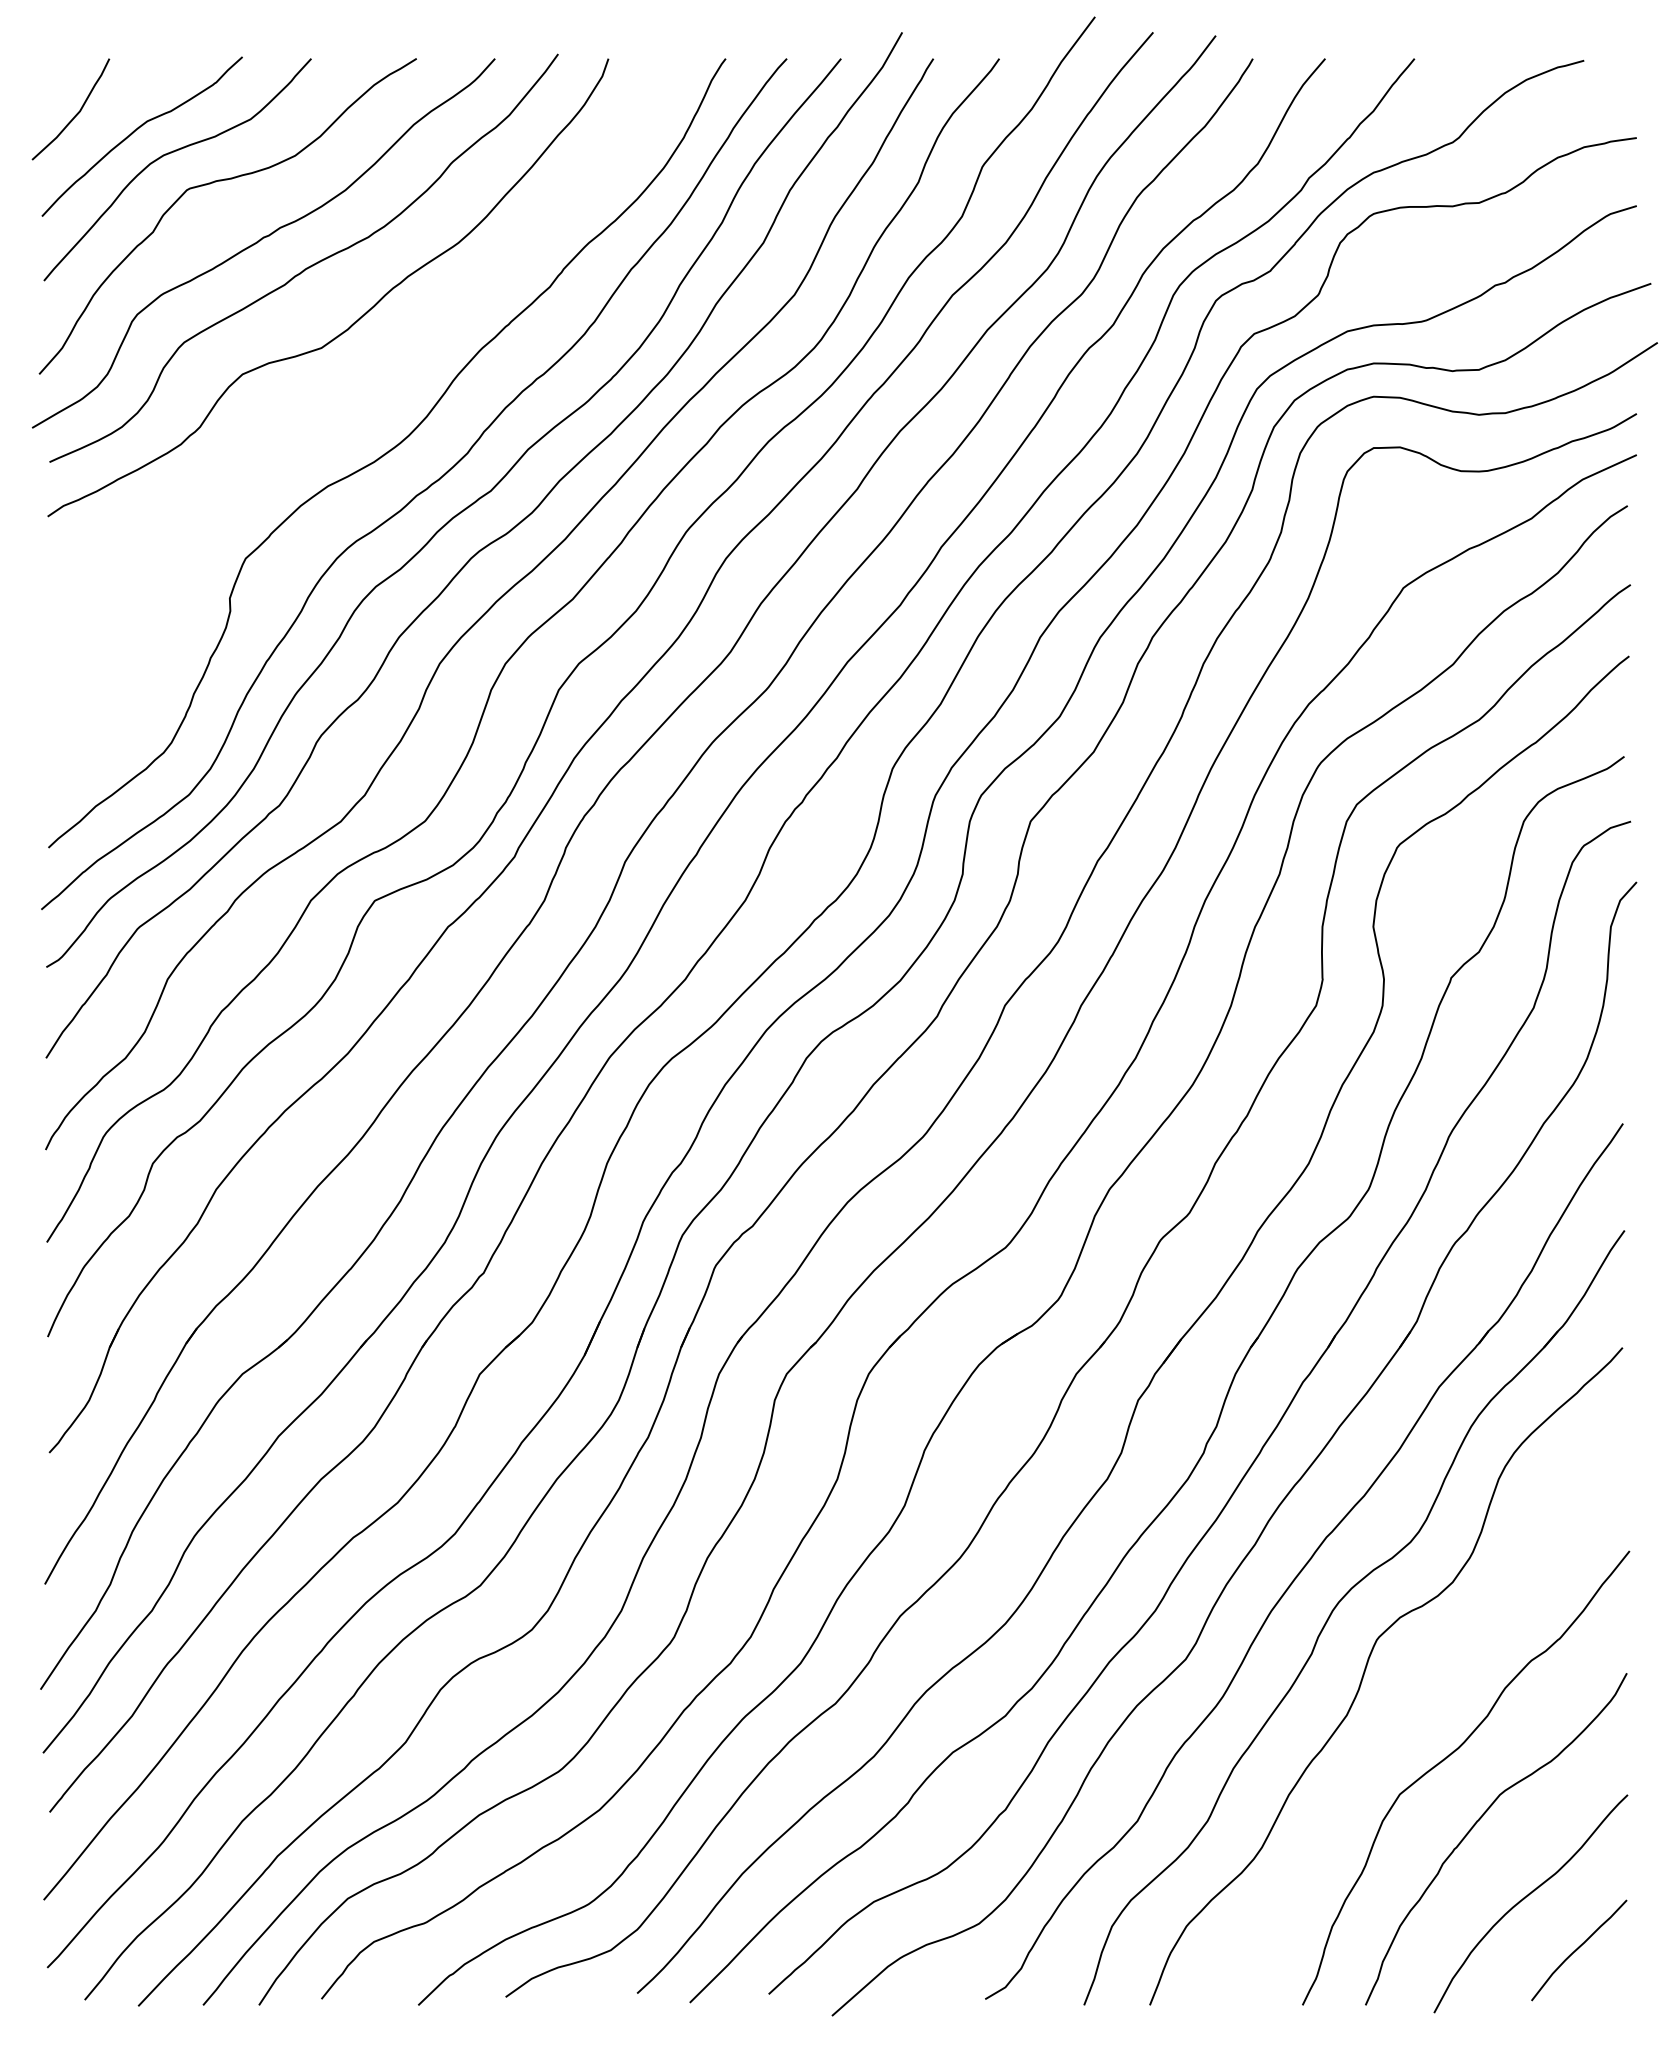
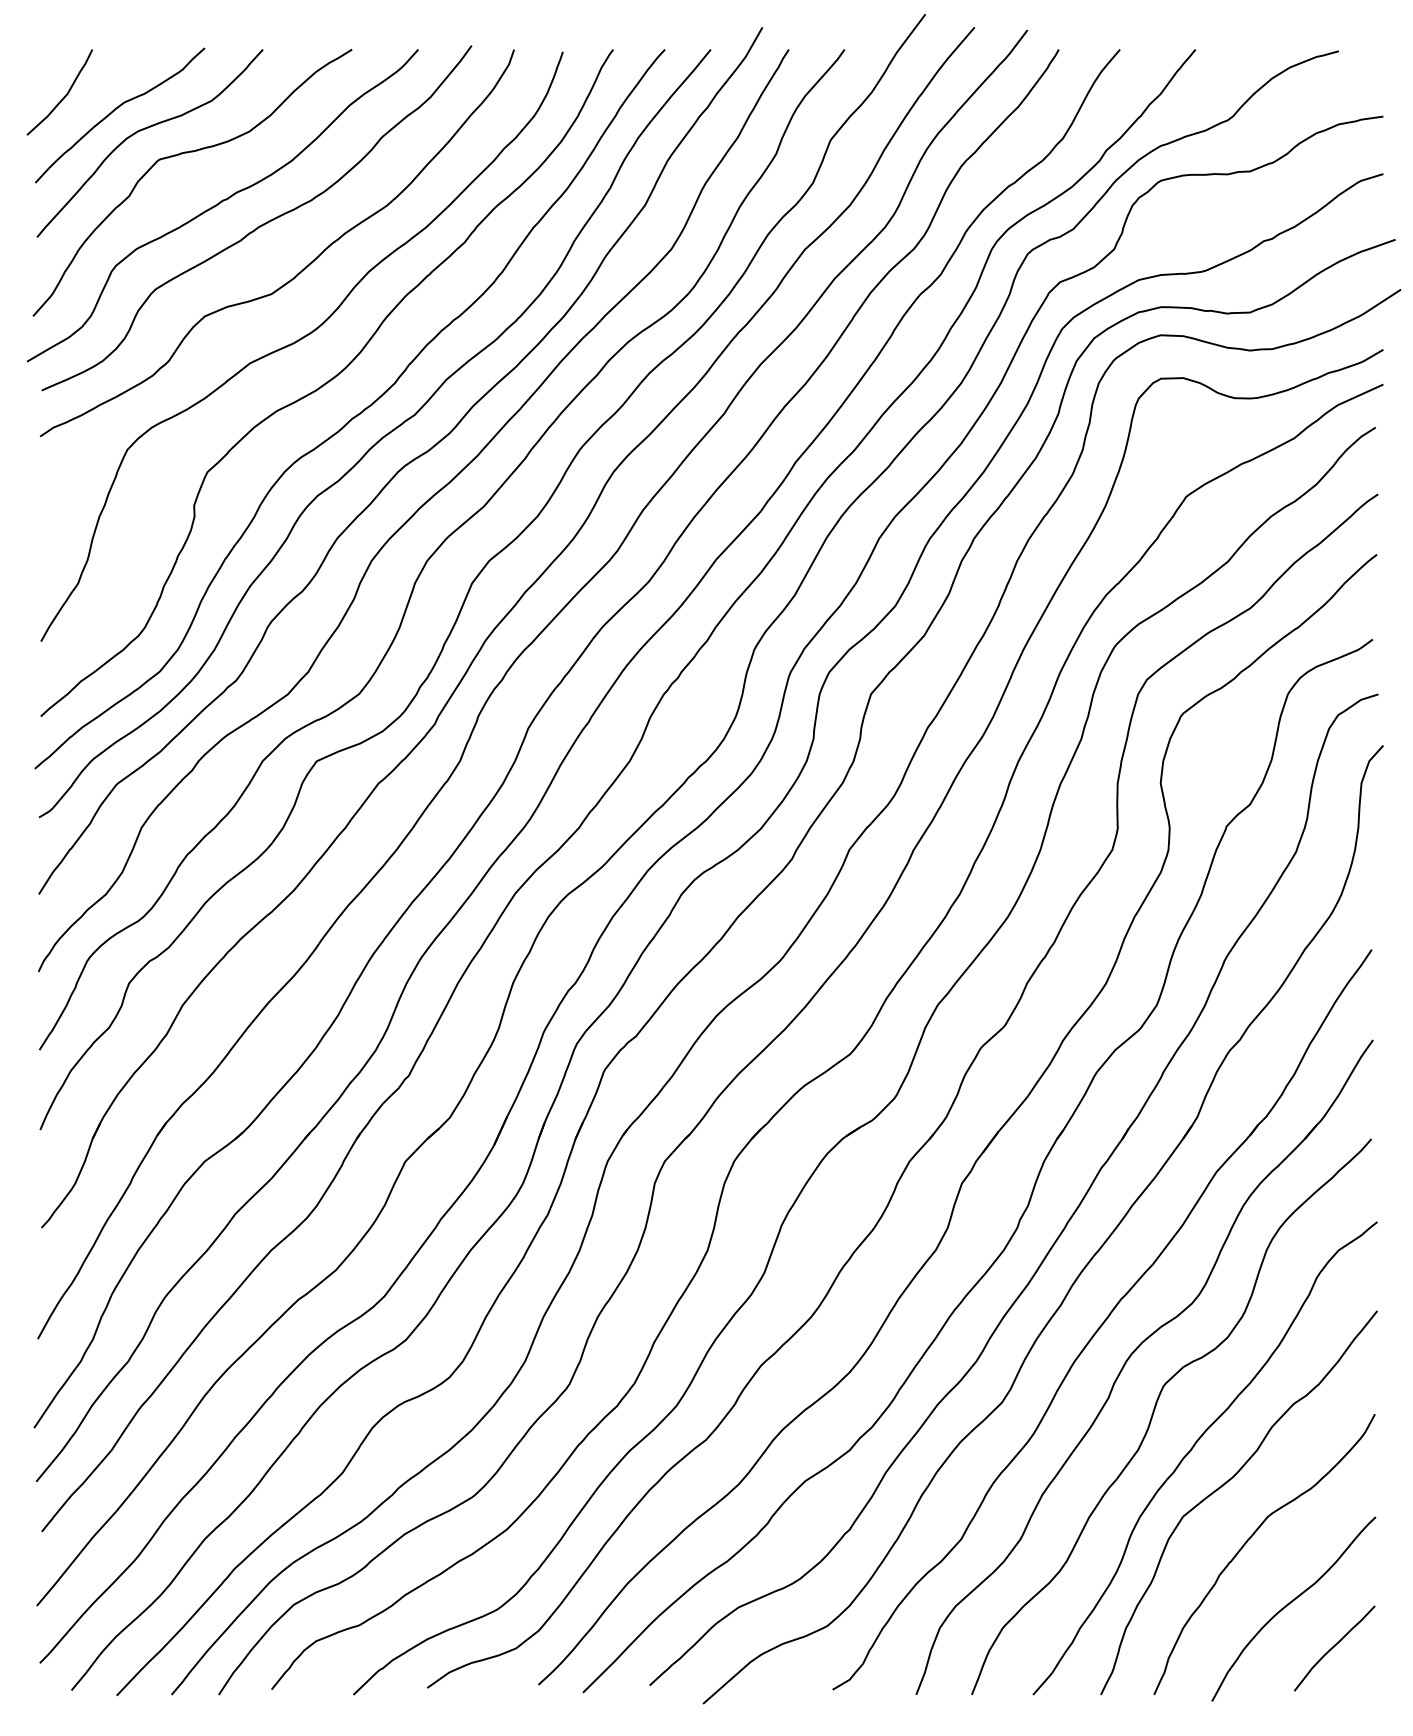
curve: (352, 405) -> (297, 342), added
curve: (1412, 1713) -> (1193, 1448), added

